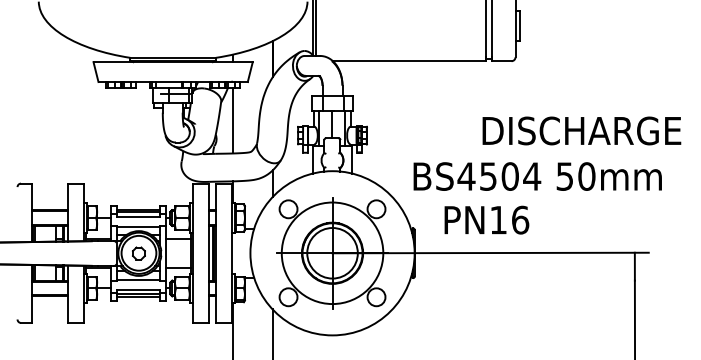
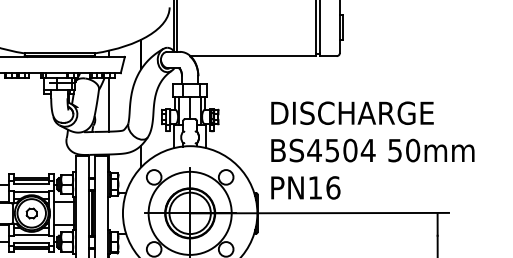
text: (581, 130) -> (352, 112), moved
text: (537, 176) -> (372, 150), moved
text: (486, 219) -> (305, 187), moved

